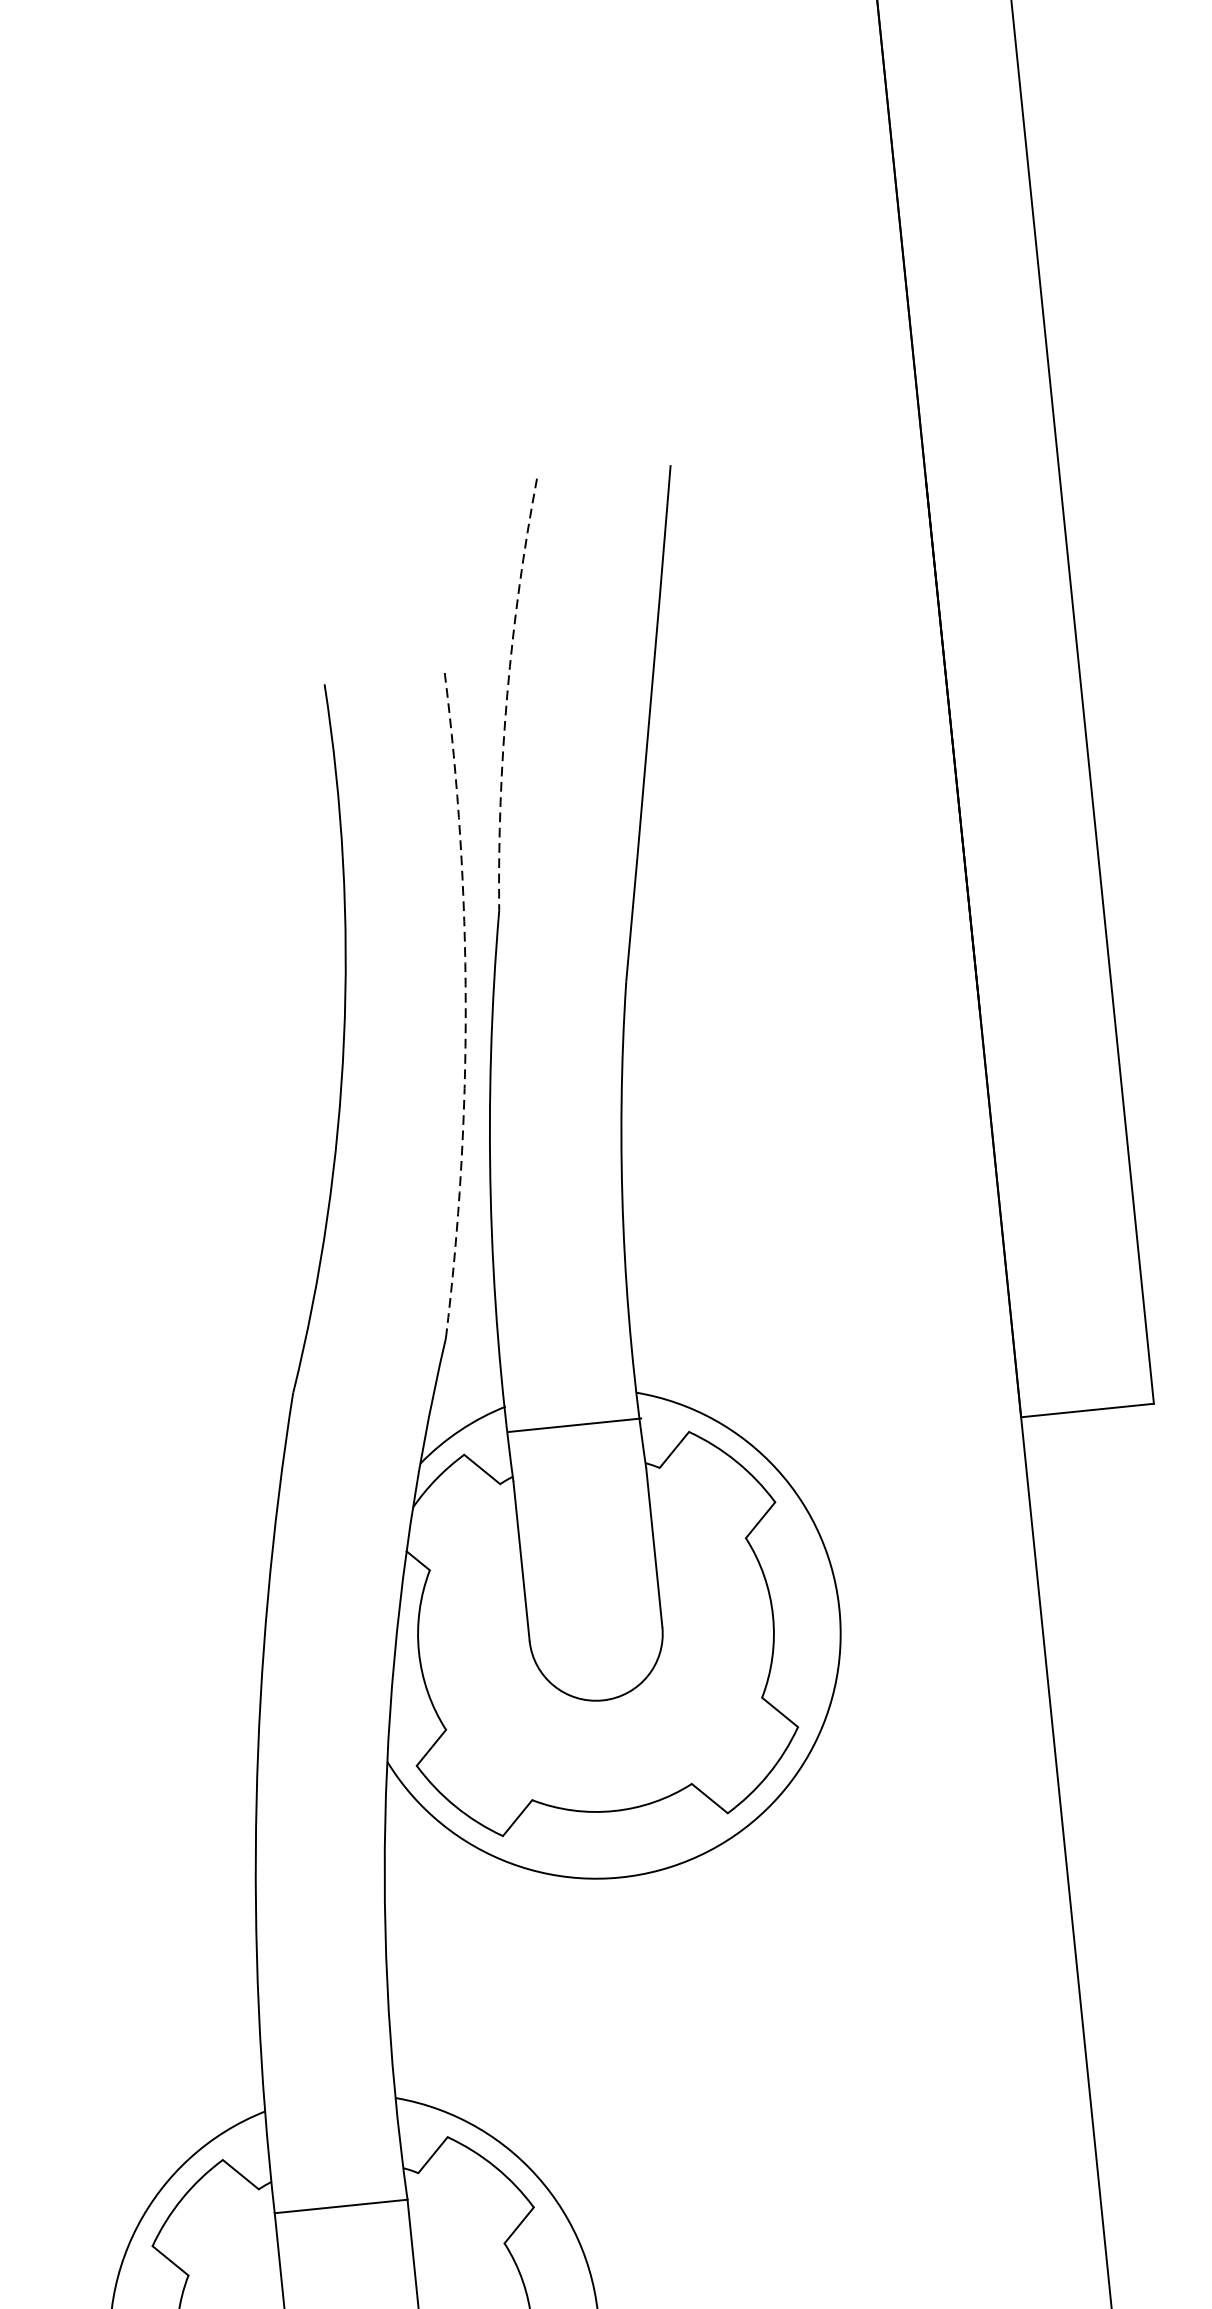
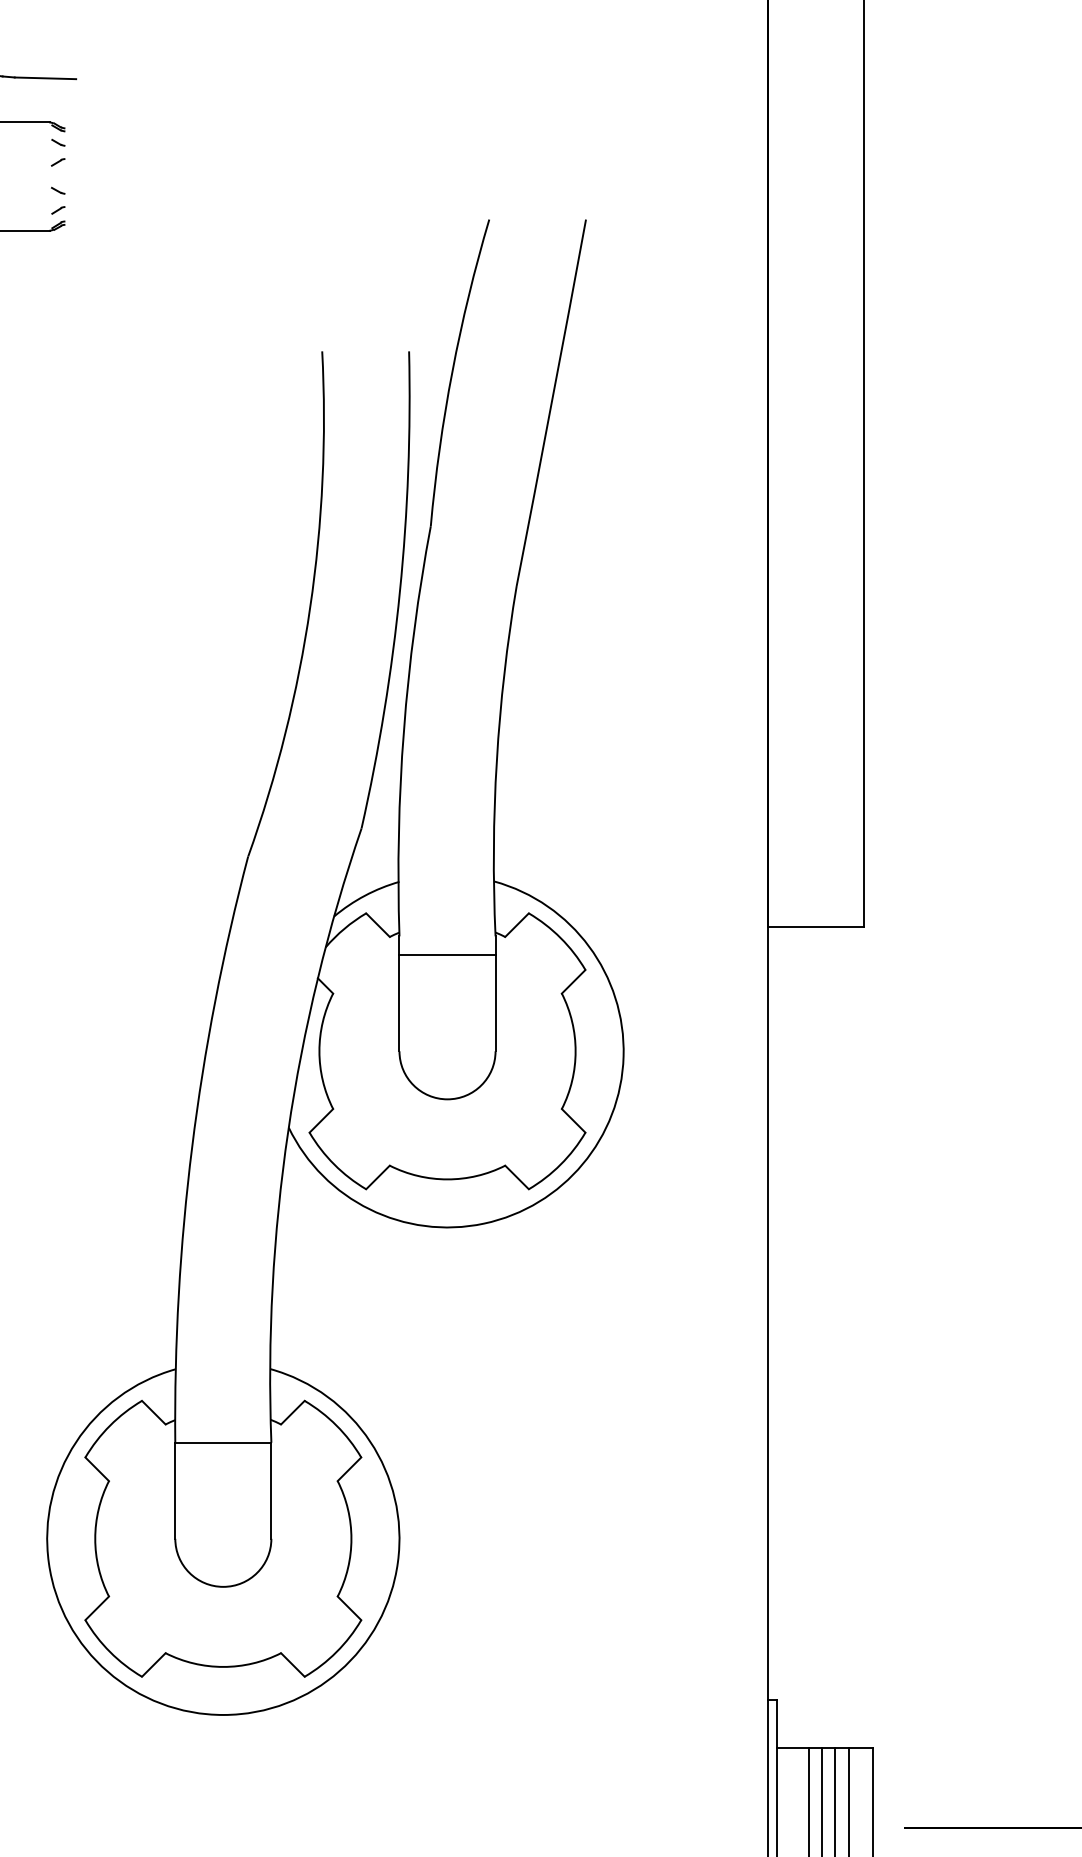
arc: (507, 693) -> (452, 371), dashed -> solid
arc: (465, 1005) -> (399, 591), dashed -> solid
line: (574, 1425) -> (447, 955), moved

